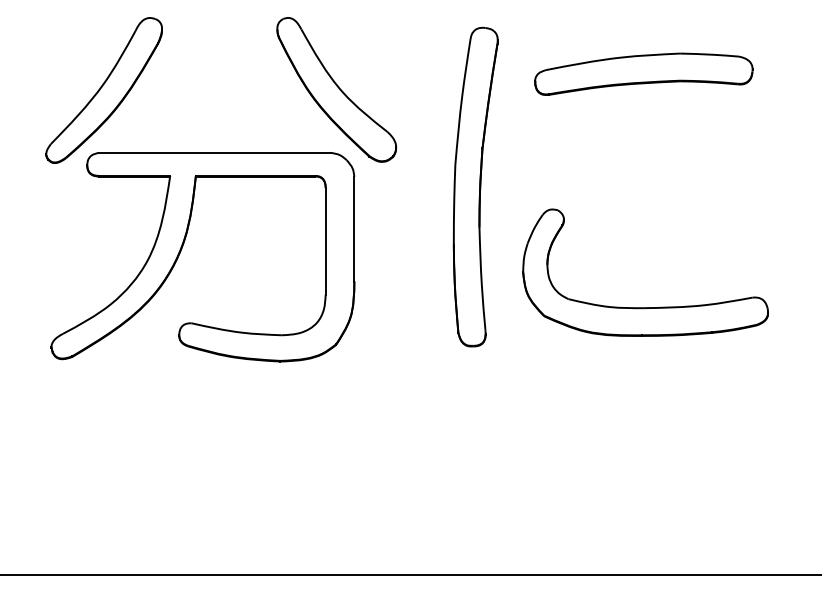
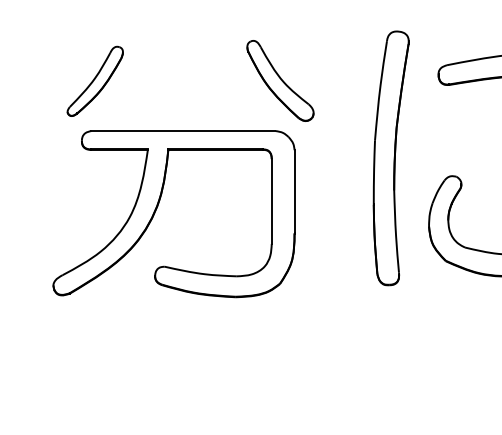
part: (336, 89) -> (280, 80), size x0.7
part: (103, 90) -> (94, 81), size x0.6

